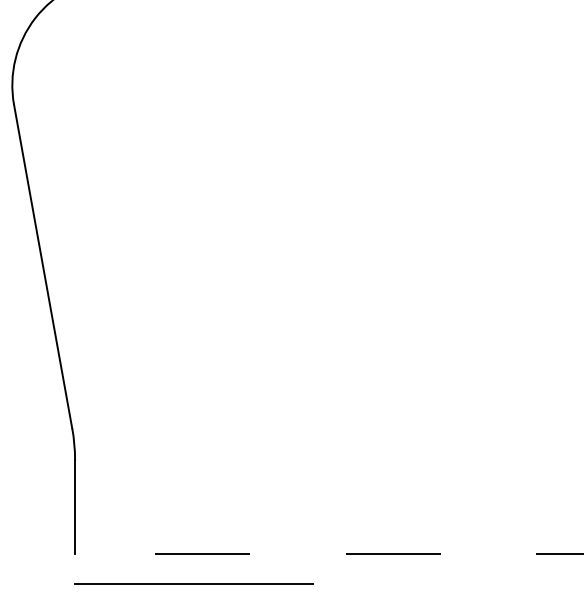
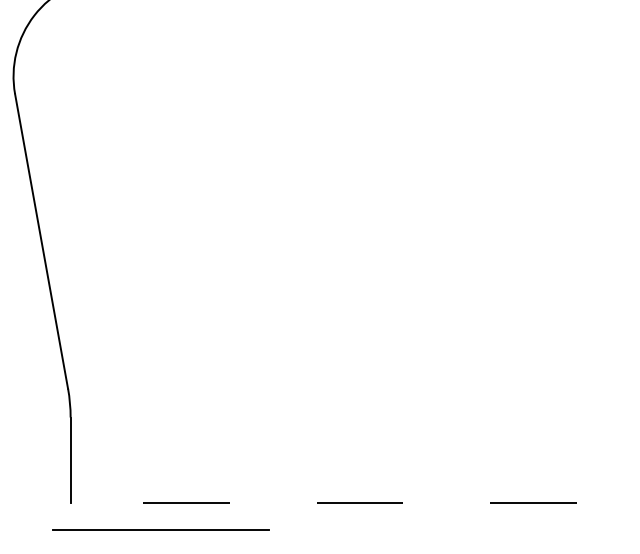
line: (193, 583) -> (160, 529), moved

